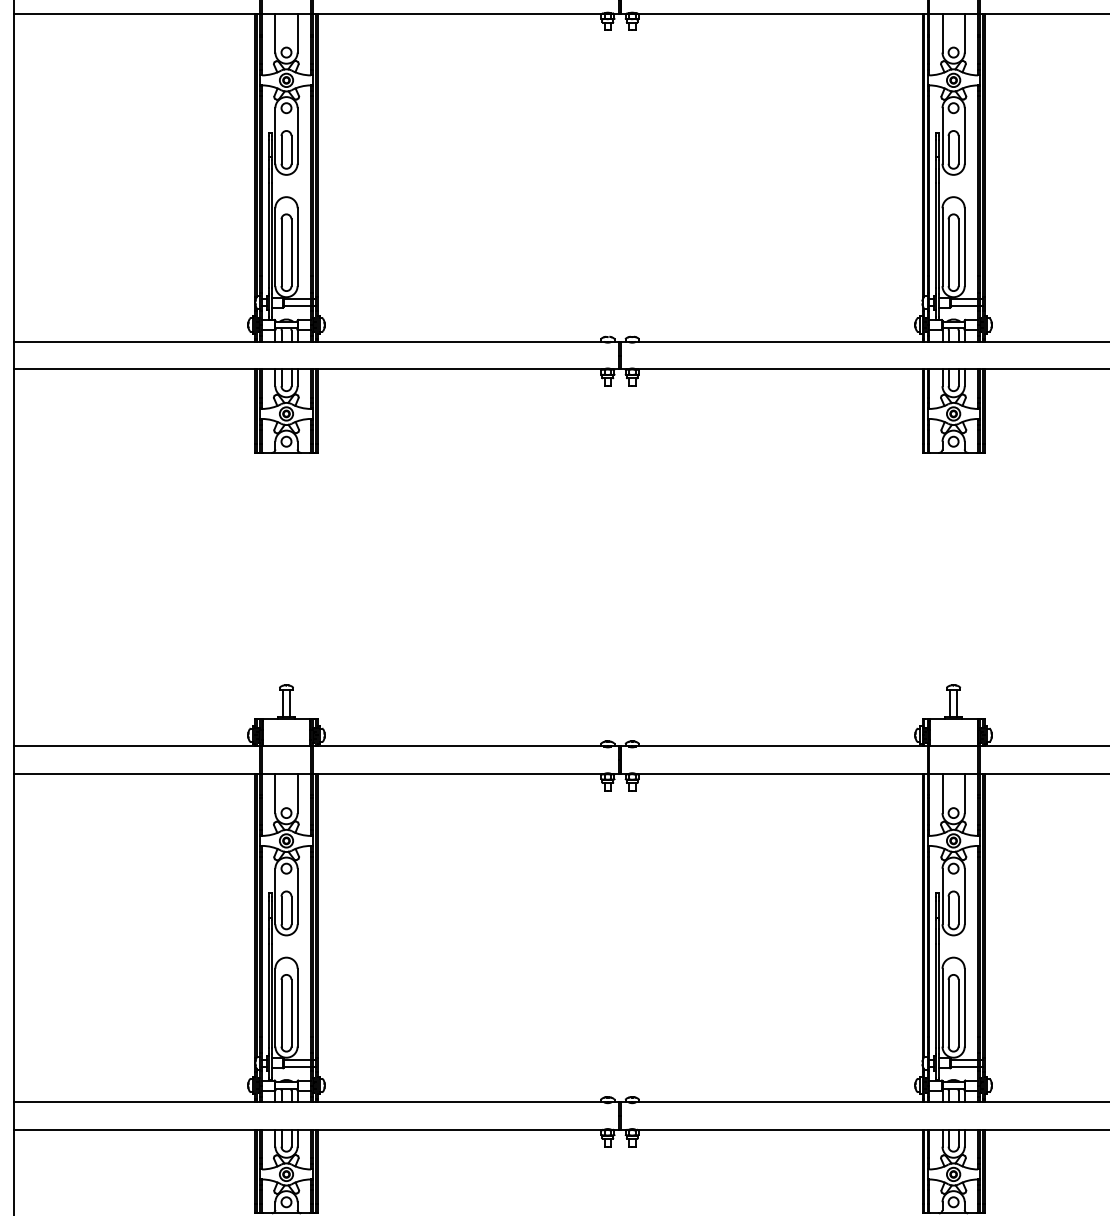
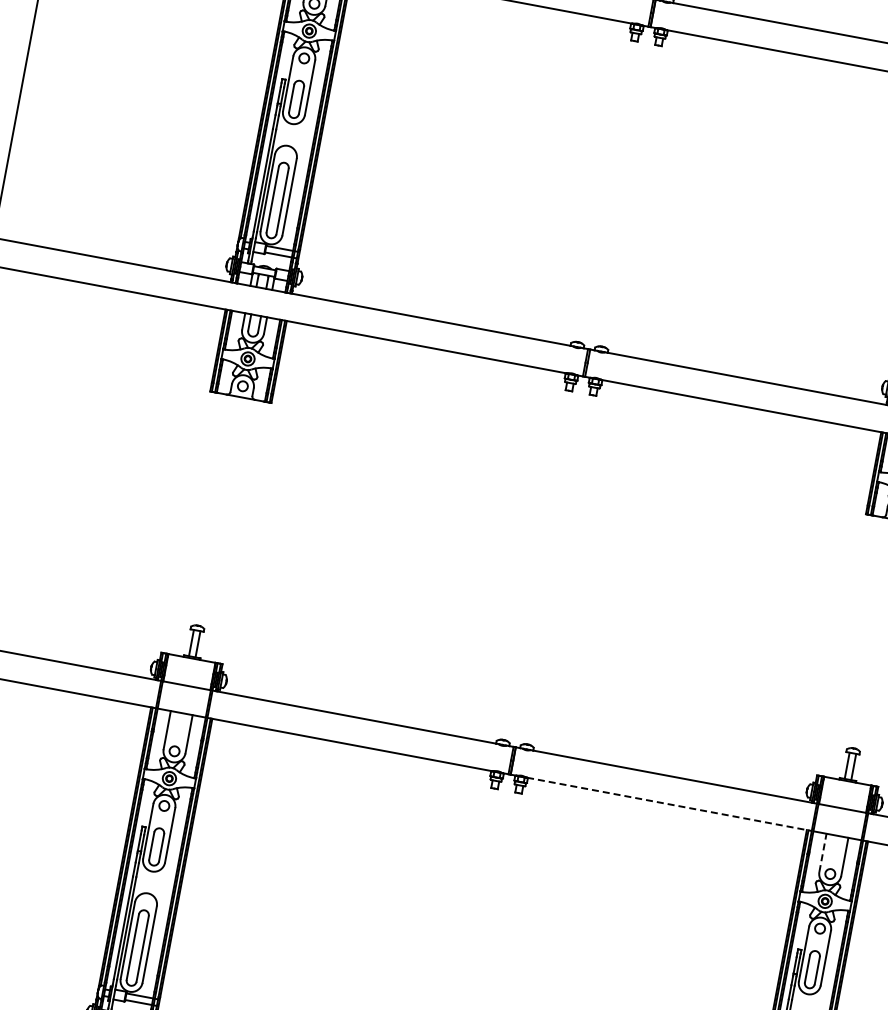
line: (782, 774) -> (669, 804), solid -> dashed
line: (942, 793) -> (822, 852), solid -> dashed

